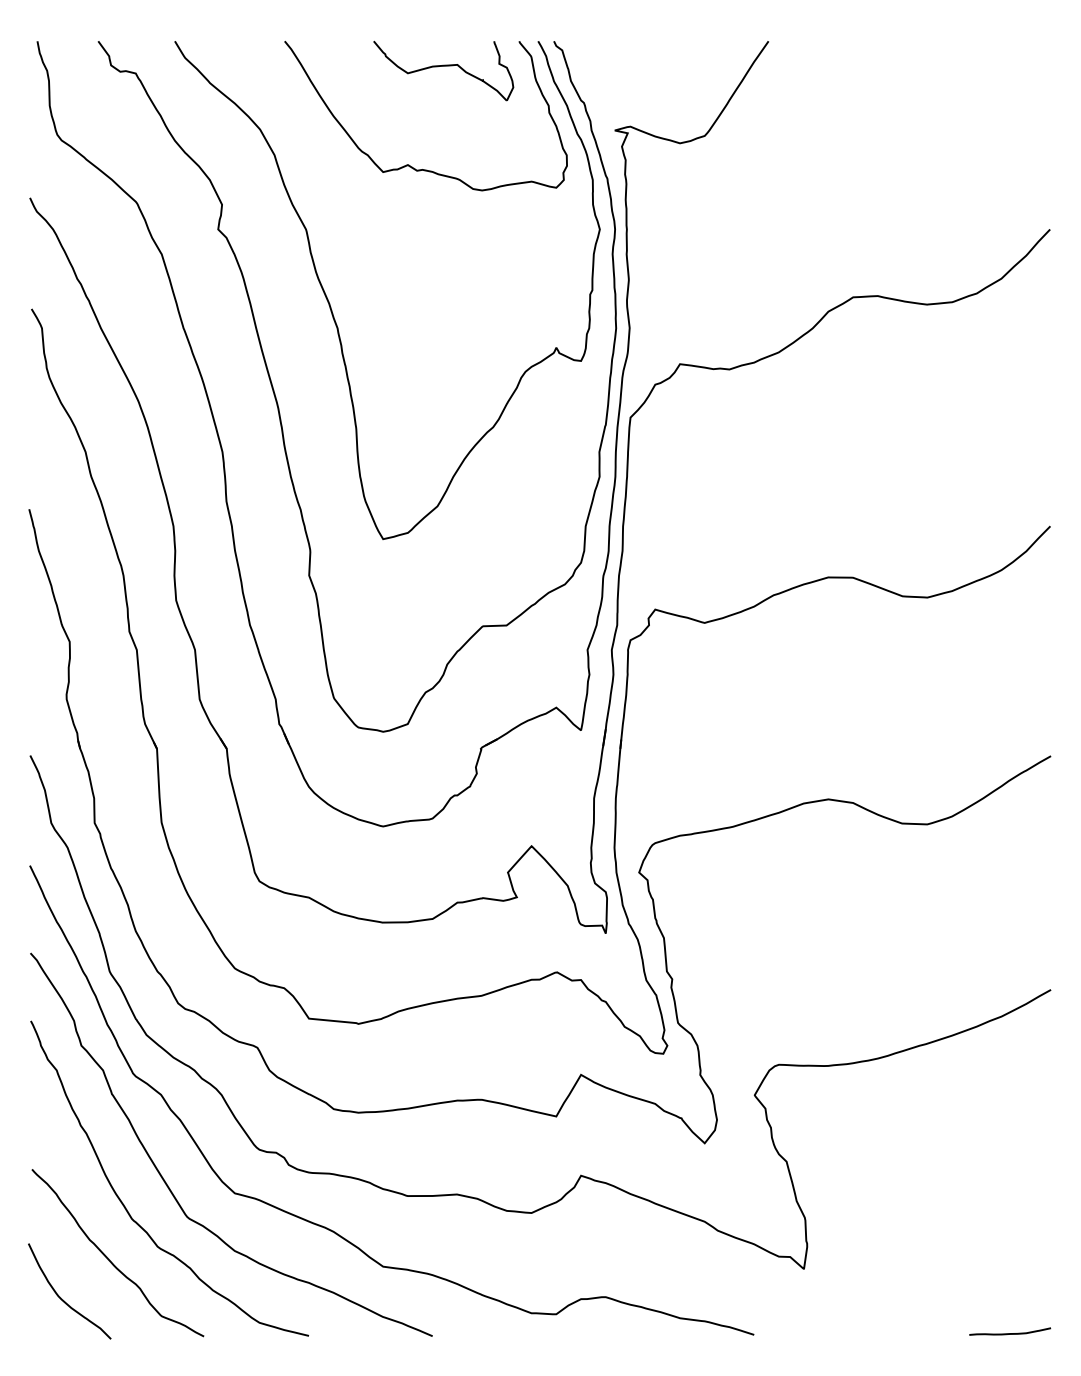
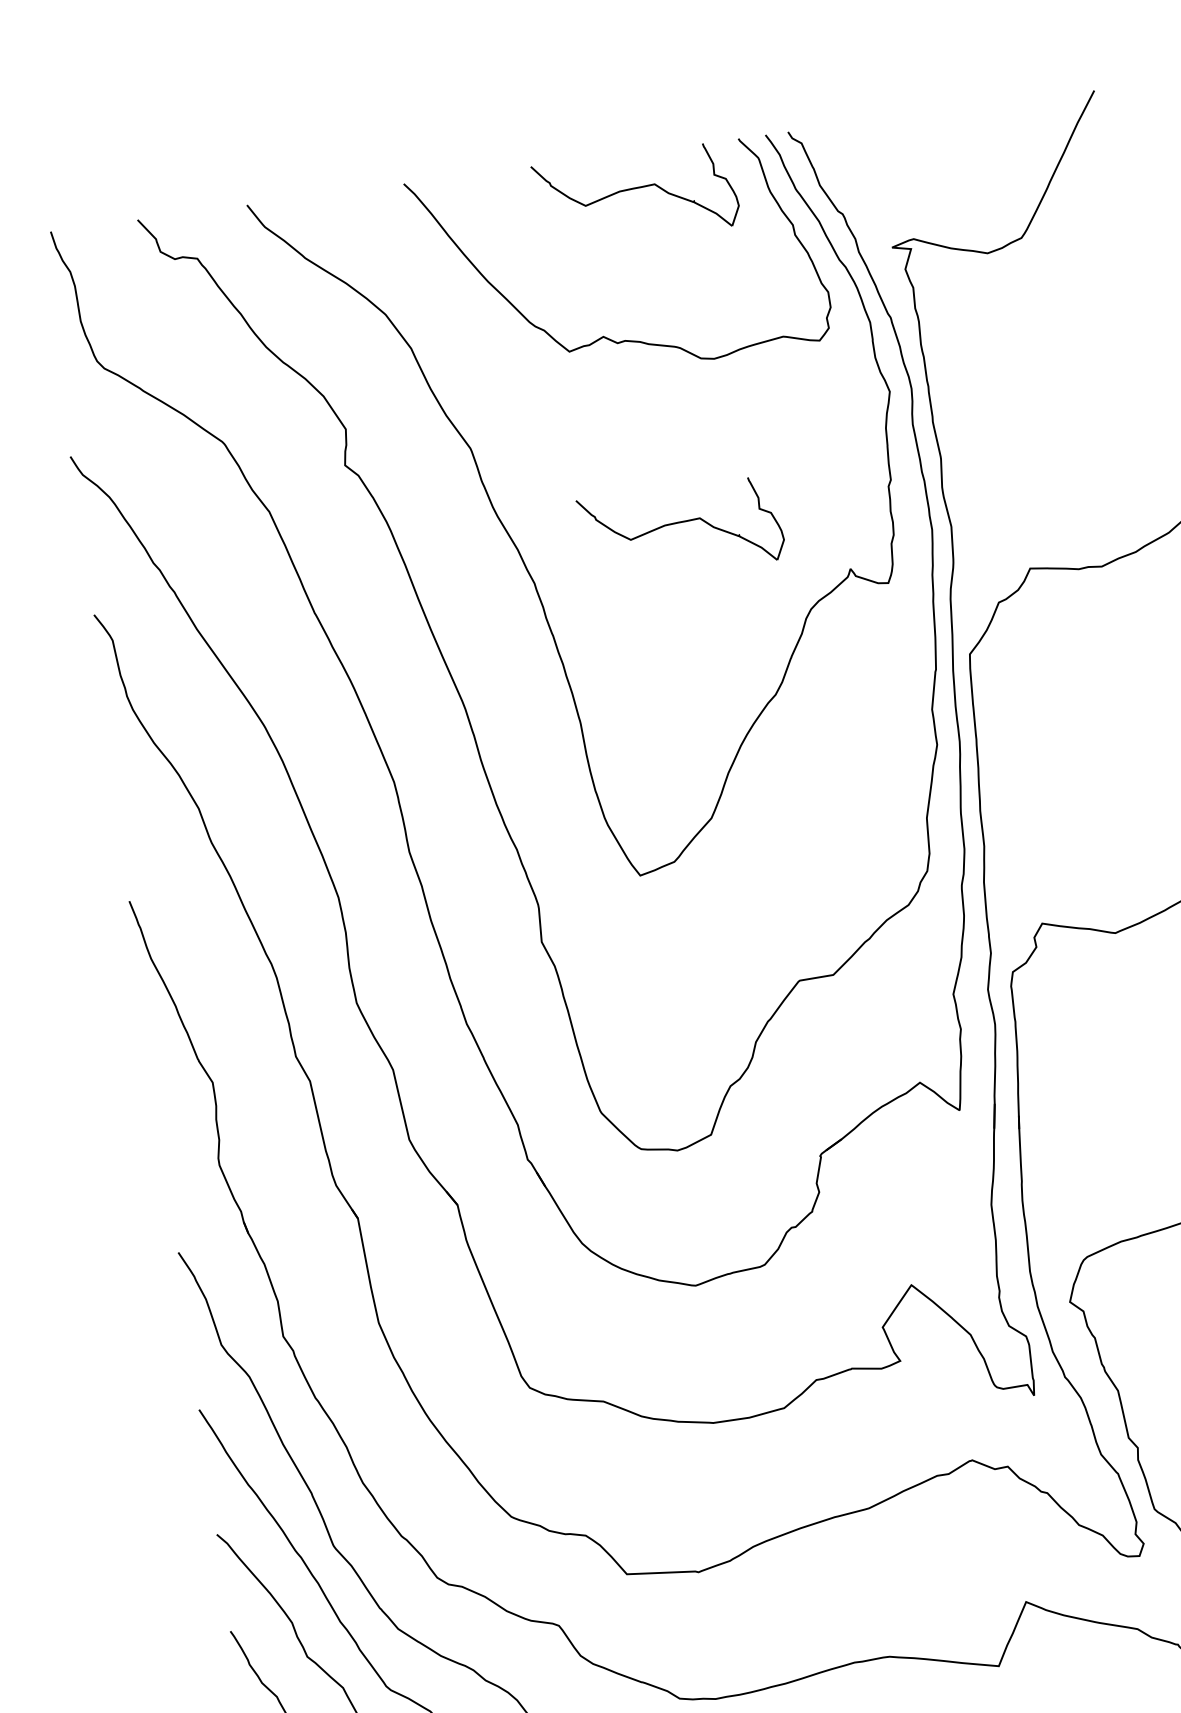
part: (443, 304) -> (681, 529), added

